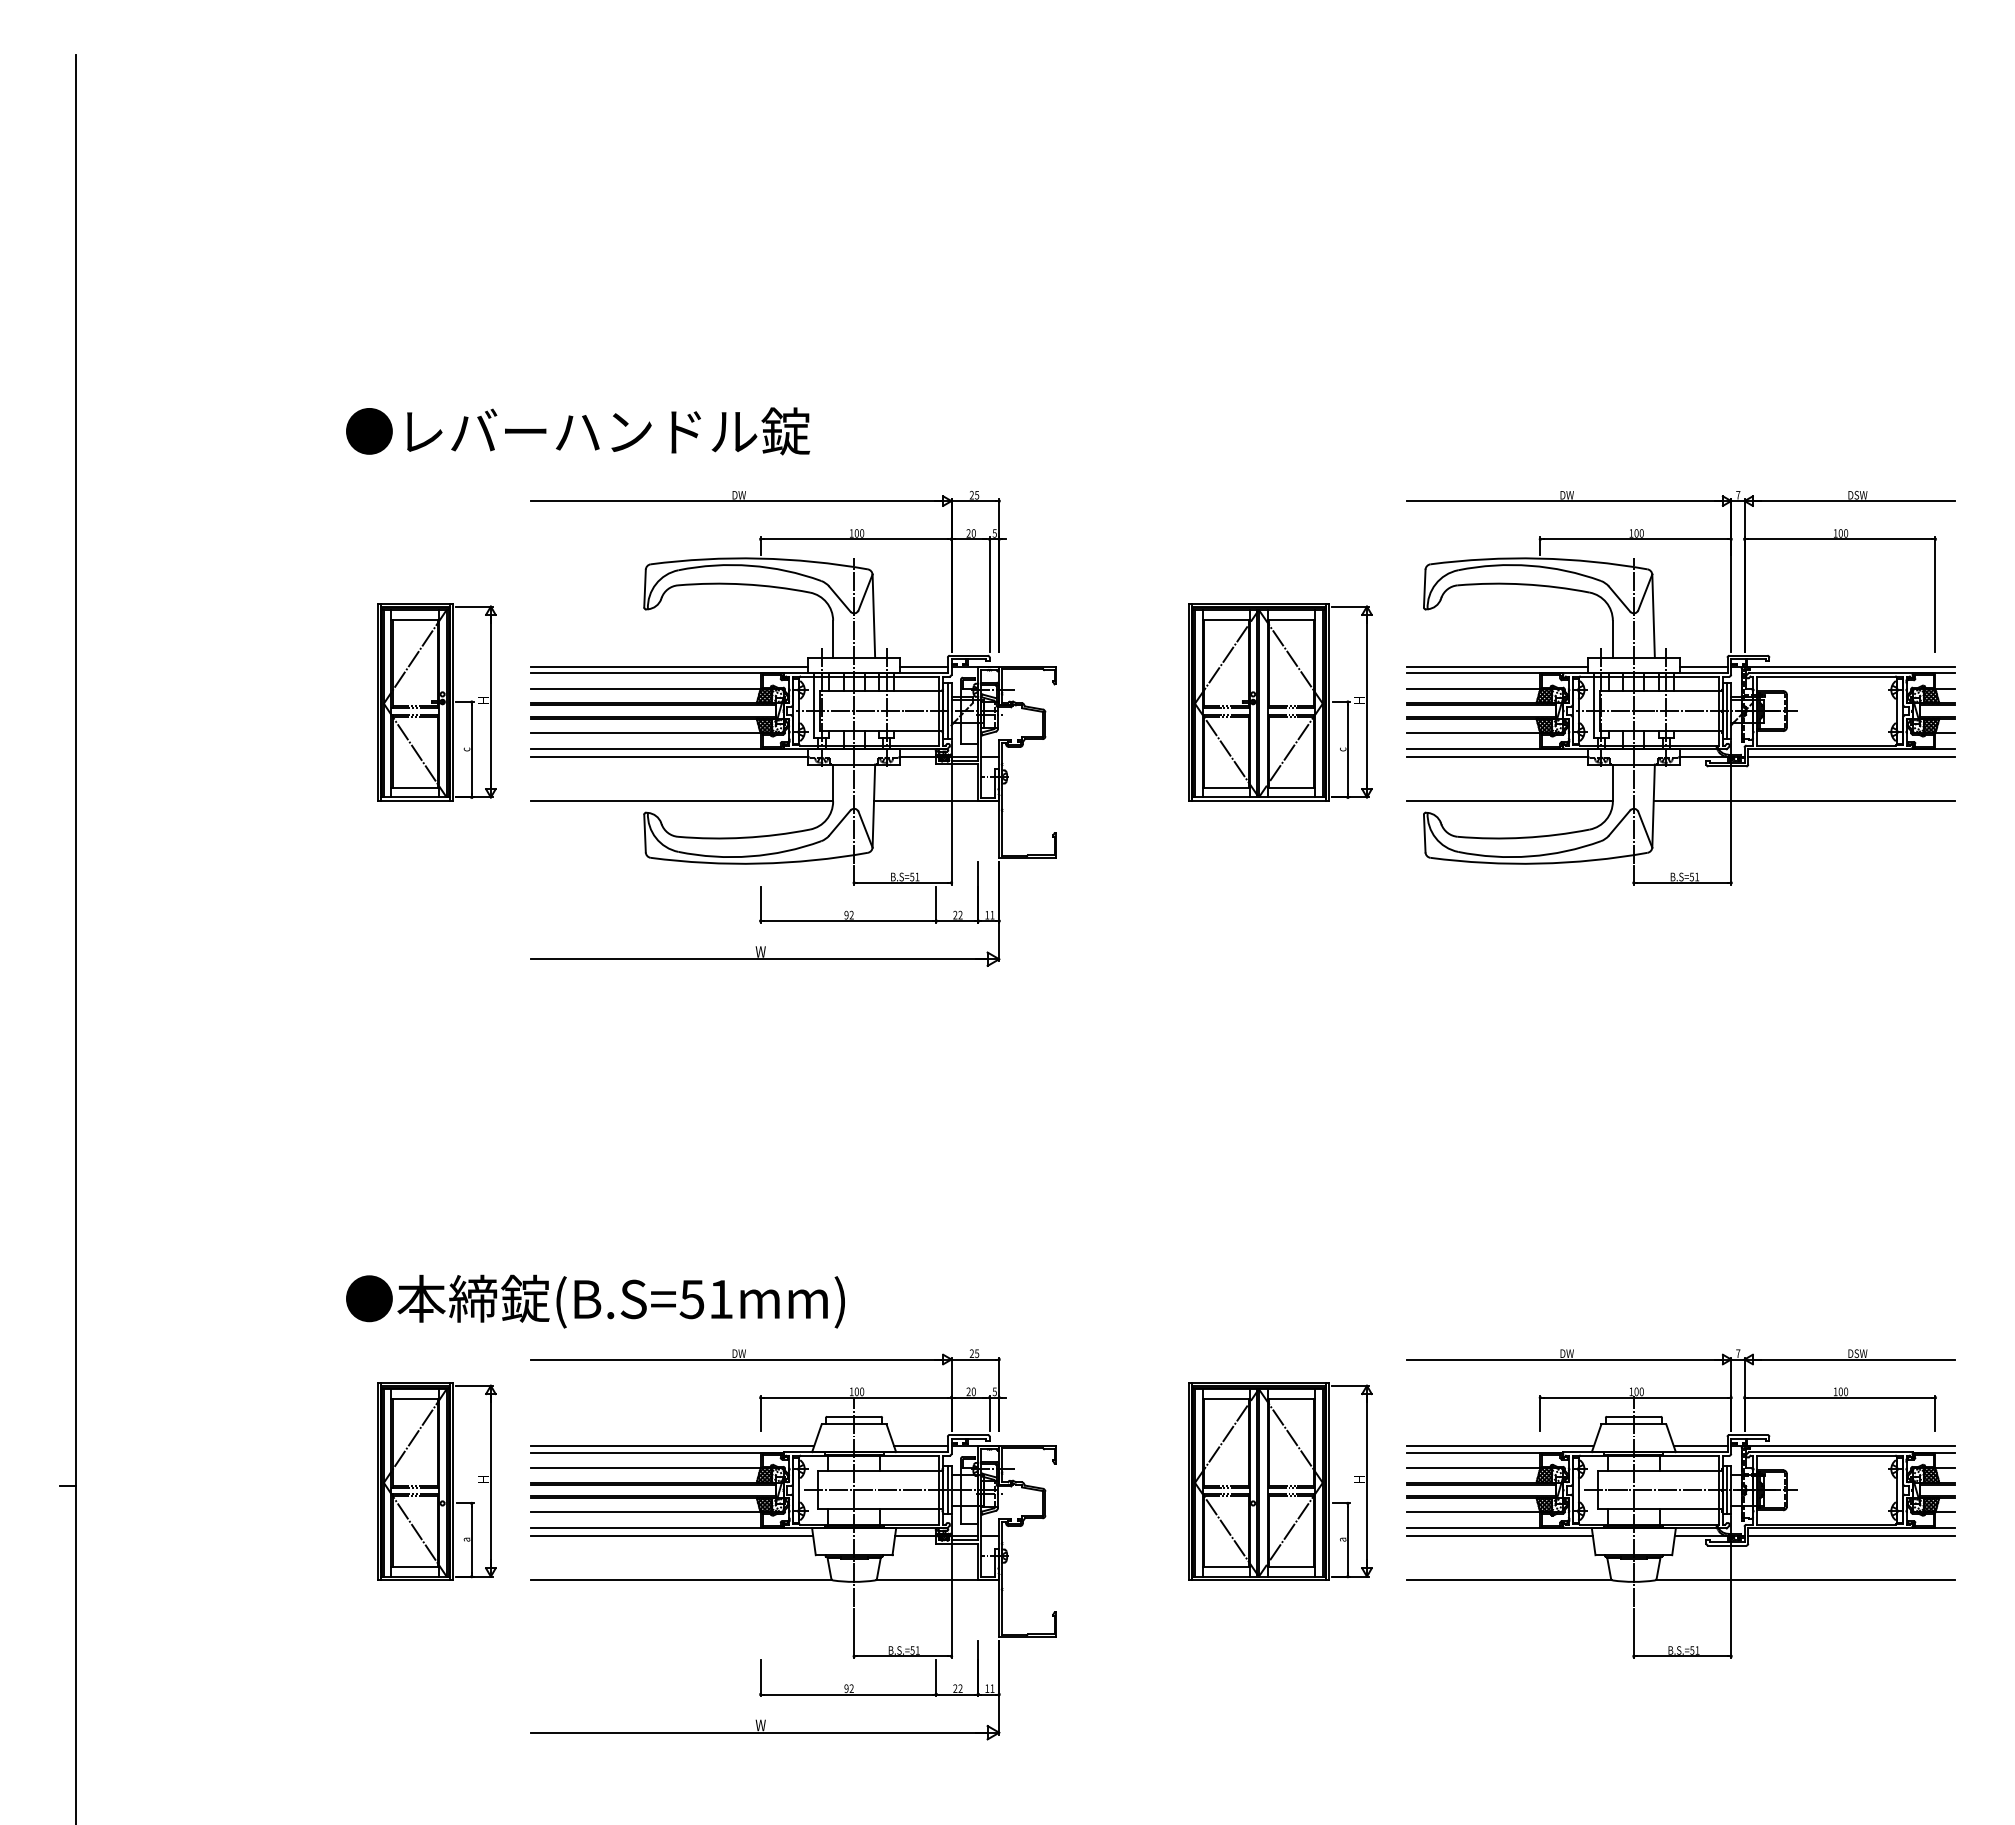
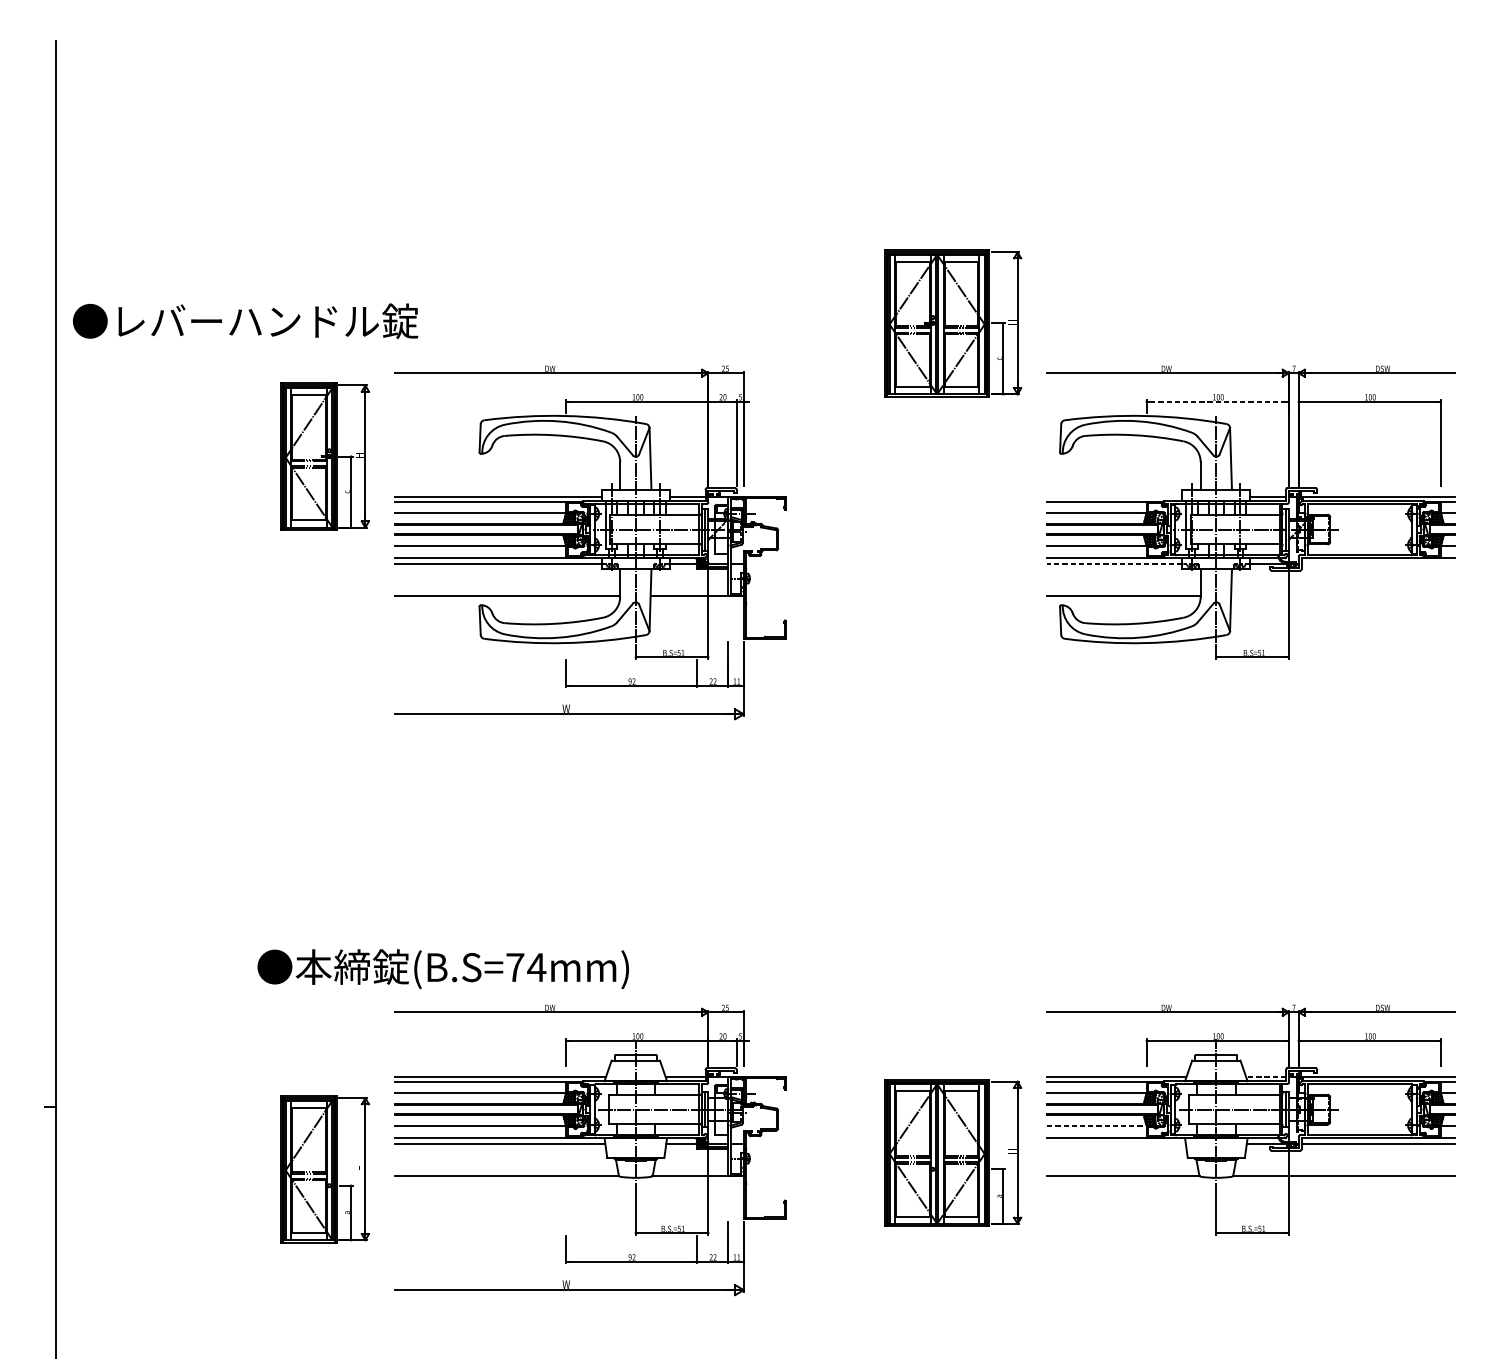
text: (578, 431) -> (245, 321), moved
line: (1635, 539) -> (1217, 401), solid -> dashed
line: (1497, 667) -> (1114, 497), removed
part: (436, 702) -> (324, 456), moved
part: (1280, 702) -> (953, 323), moved
line: (1497, 756) -> (1114, 563), solid -> dashed
line: (1851, 756) -> (1378, 563), removed
line: (1803, 800) -> (1342, 596), removed
text: (706, 1299) -> (525, 967), (B.S=51mm) -> (B.S=74mm)
line: (1700, 1446) -> (1265, 1077), solid -> dashed
part: (436, 1481) -> (324, 1169), moved
part: (1280, 1481) -> (953, 1153), moved
line: (1473, 1512) -> (1096, 1126), solid -> dashed
line: (1499, 1536) -> (1116, 1144), removed

